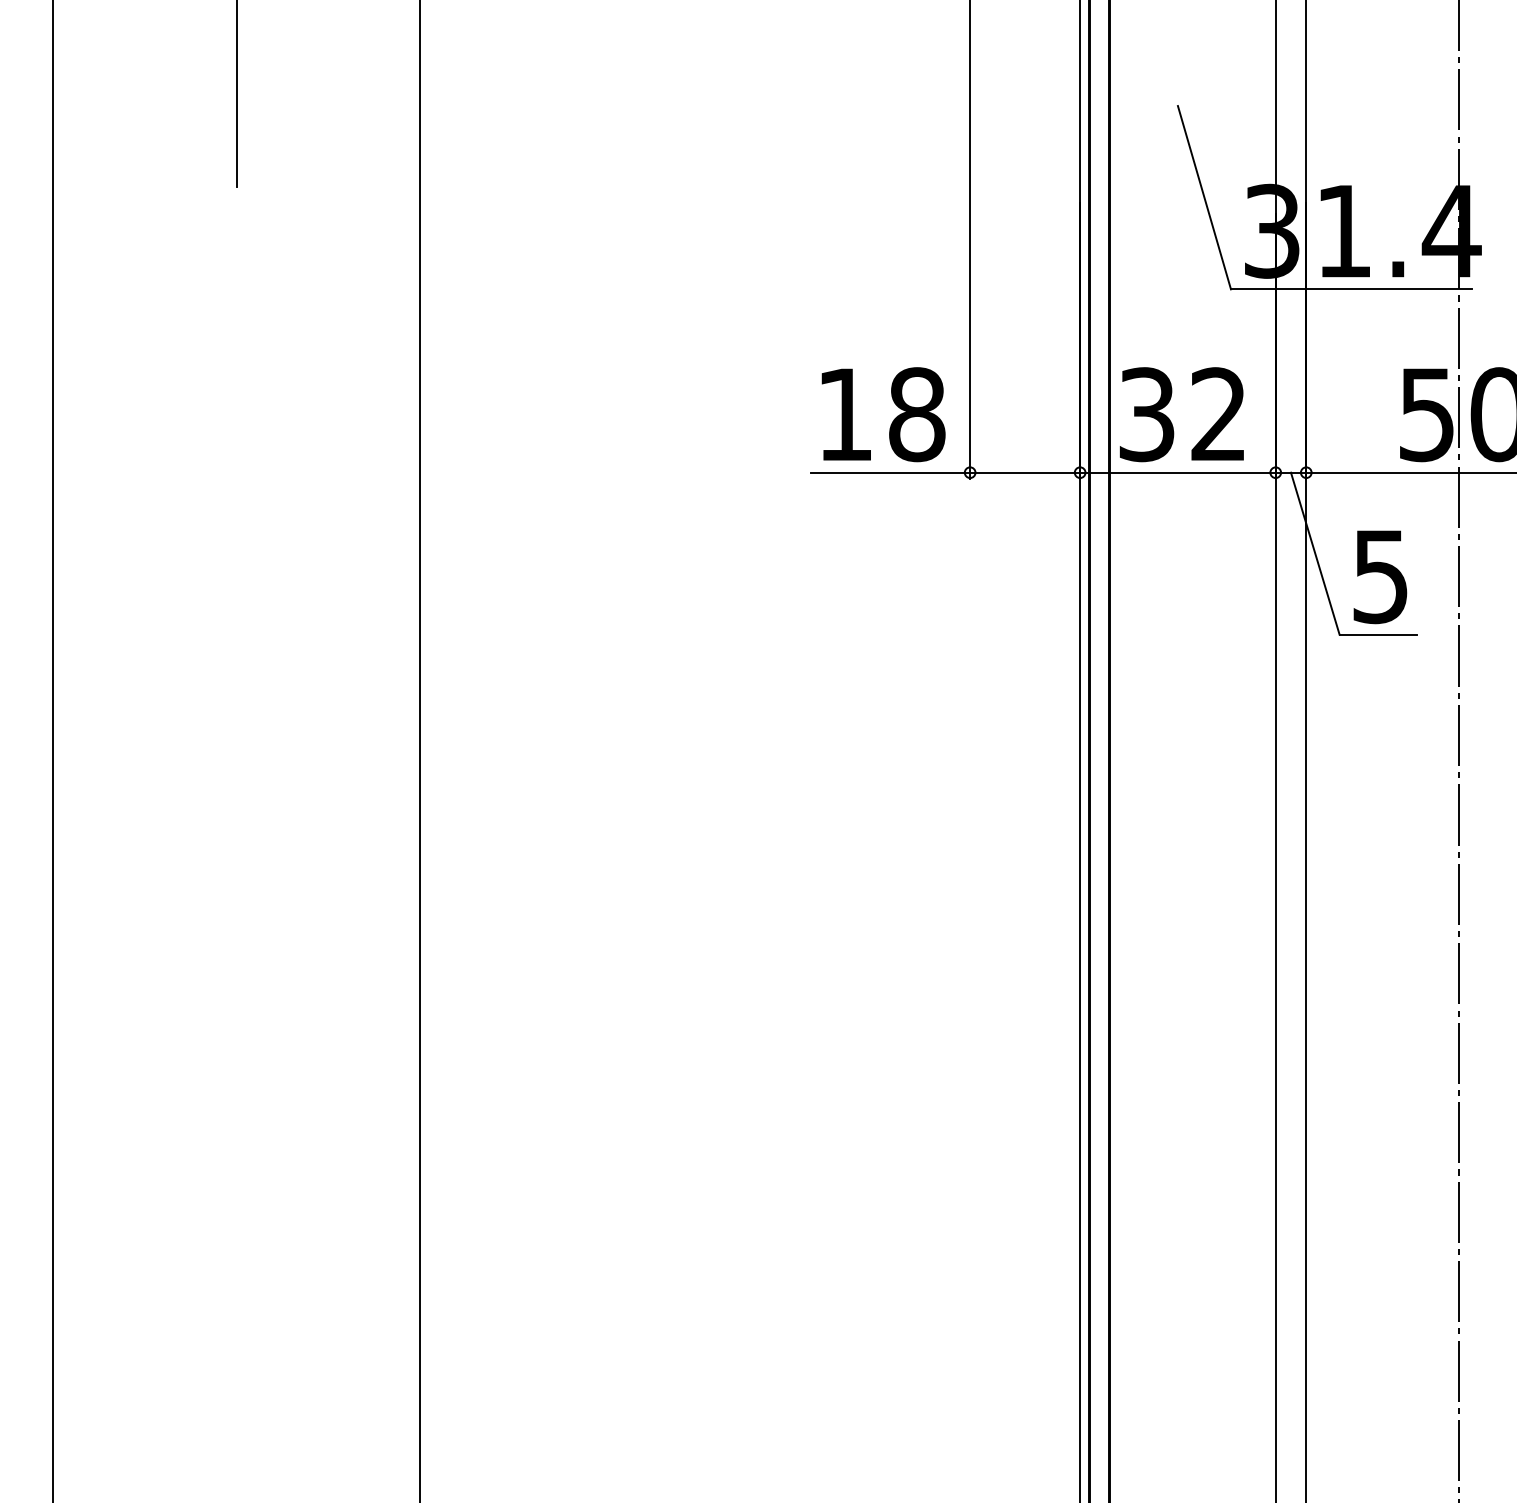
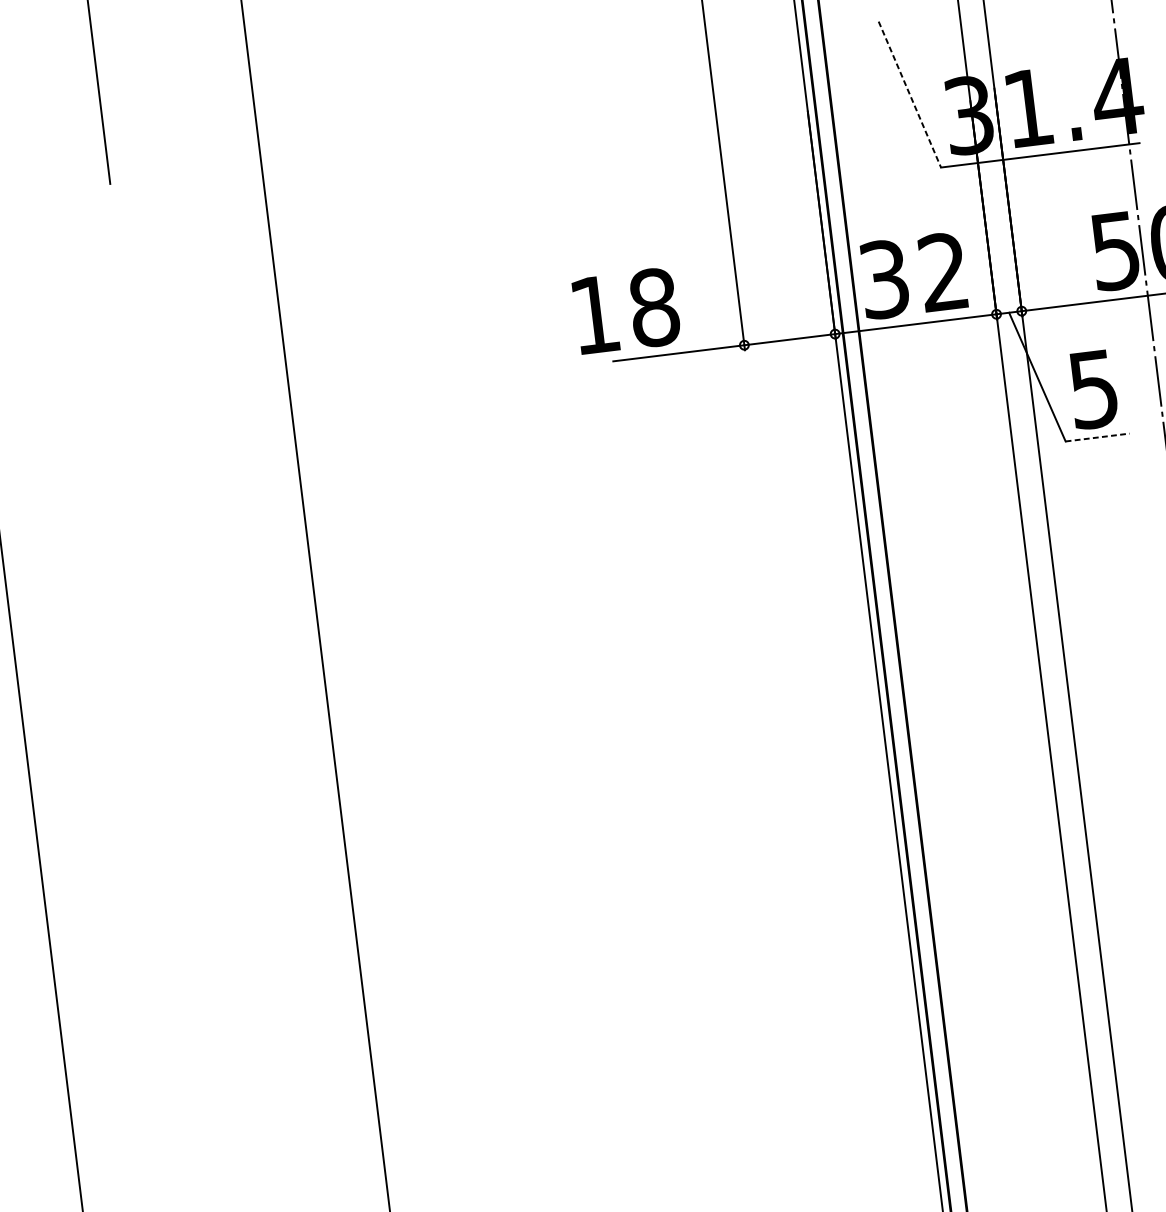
line: (1204, 198) -> (909, 95), solid -> dashed
text: (883, 414) -> (626, 310), moved
line: (1378, 634) -> (1097, 437), solid -> dashed

